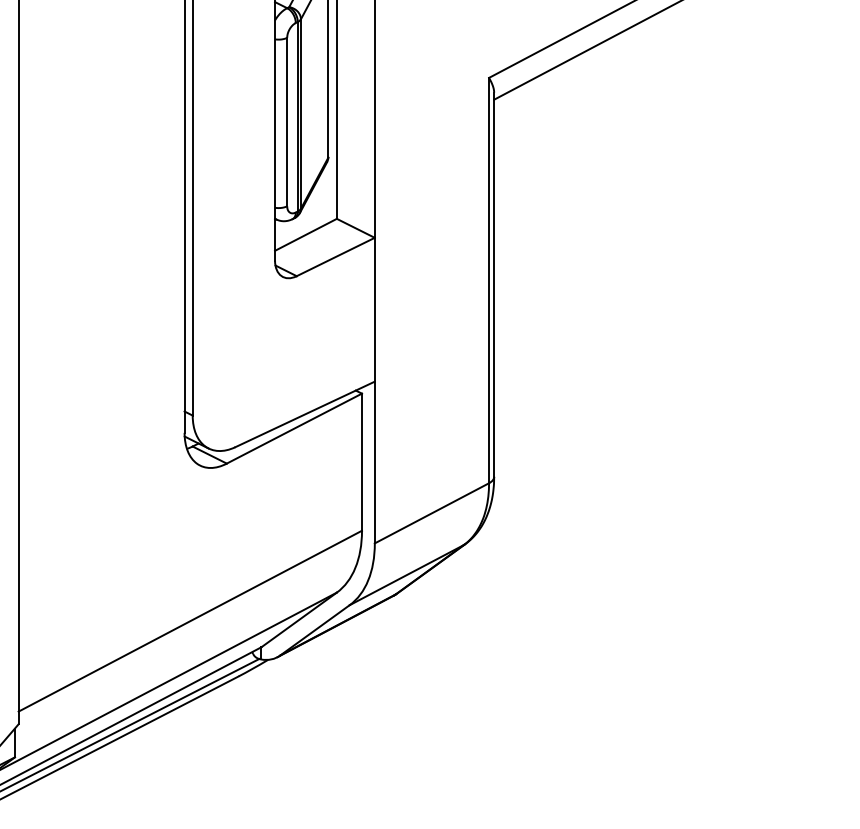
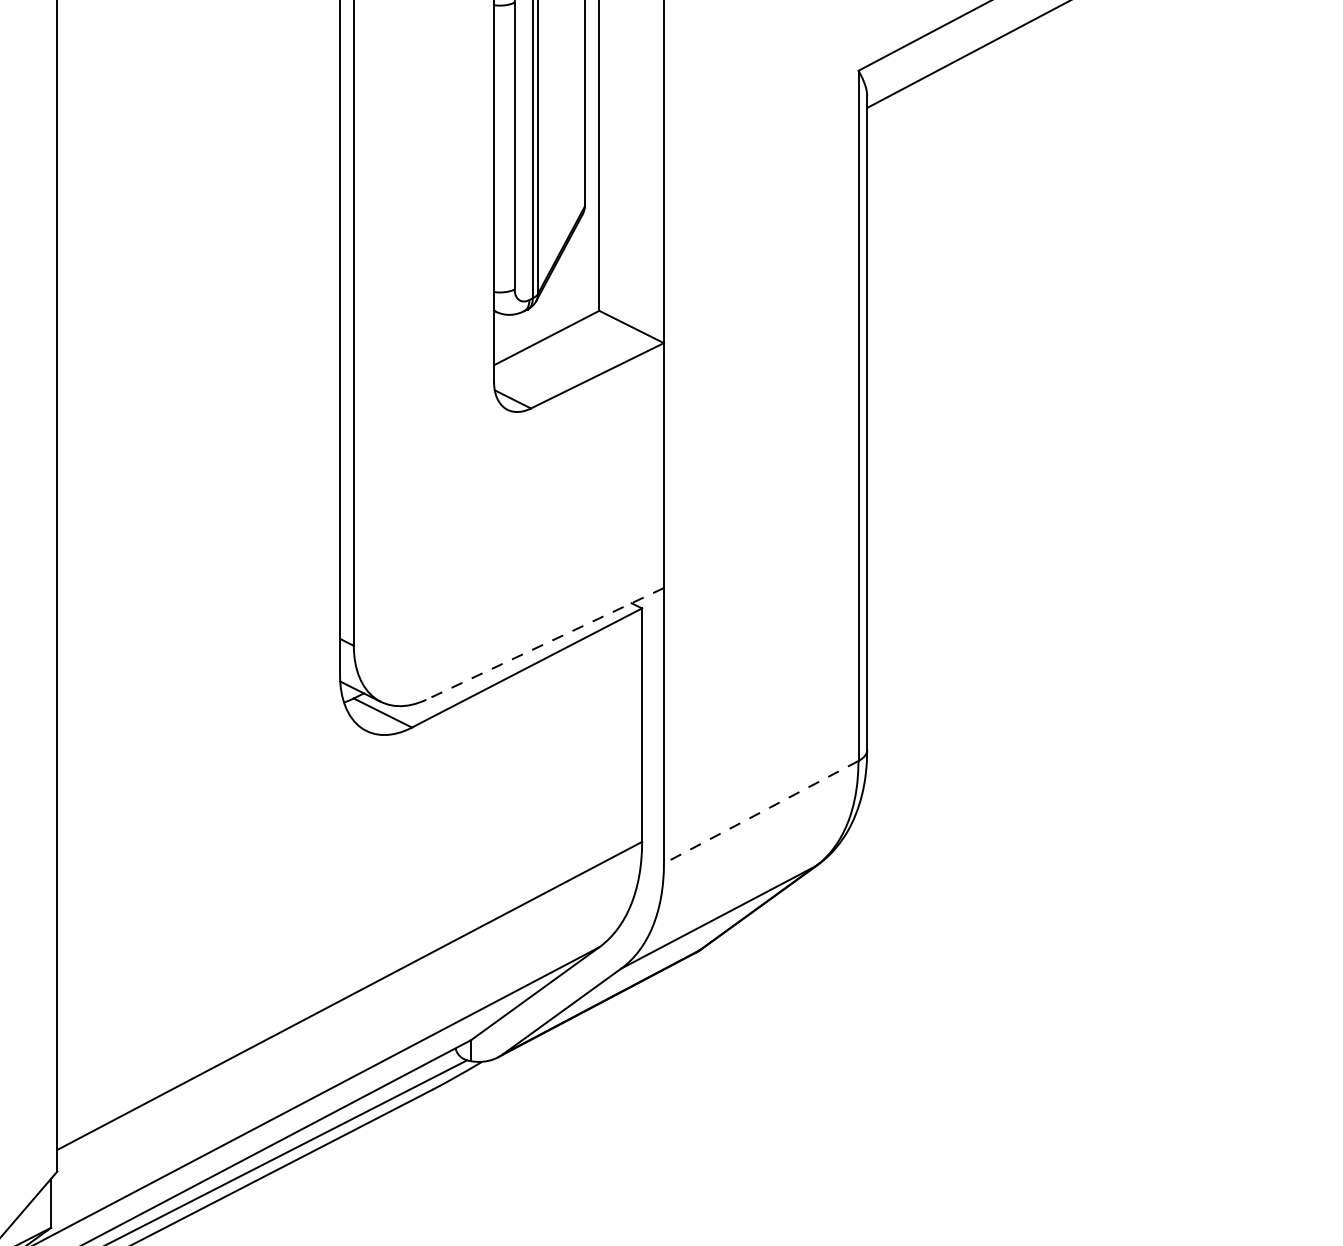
line: (304, 414) -> (544, 643), solid -> dashed
line: (431, 513) -> (760, 812), solid -> dashed

